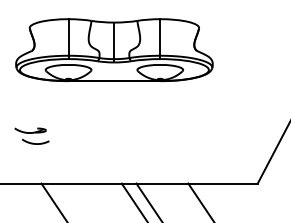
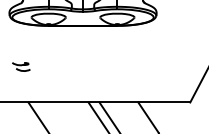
part: (31, 135) -> (20, 66), size x0.7

